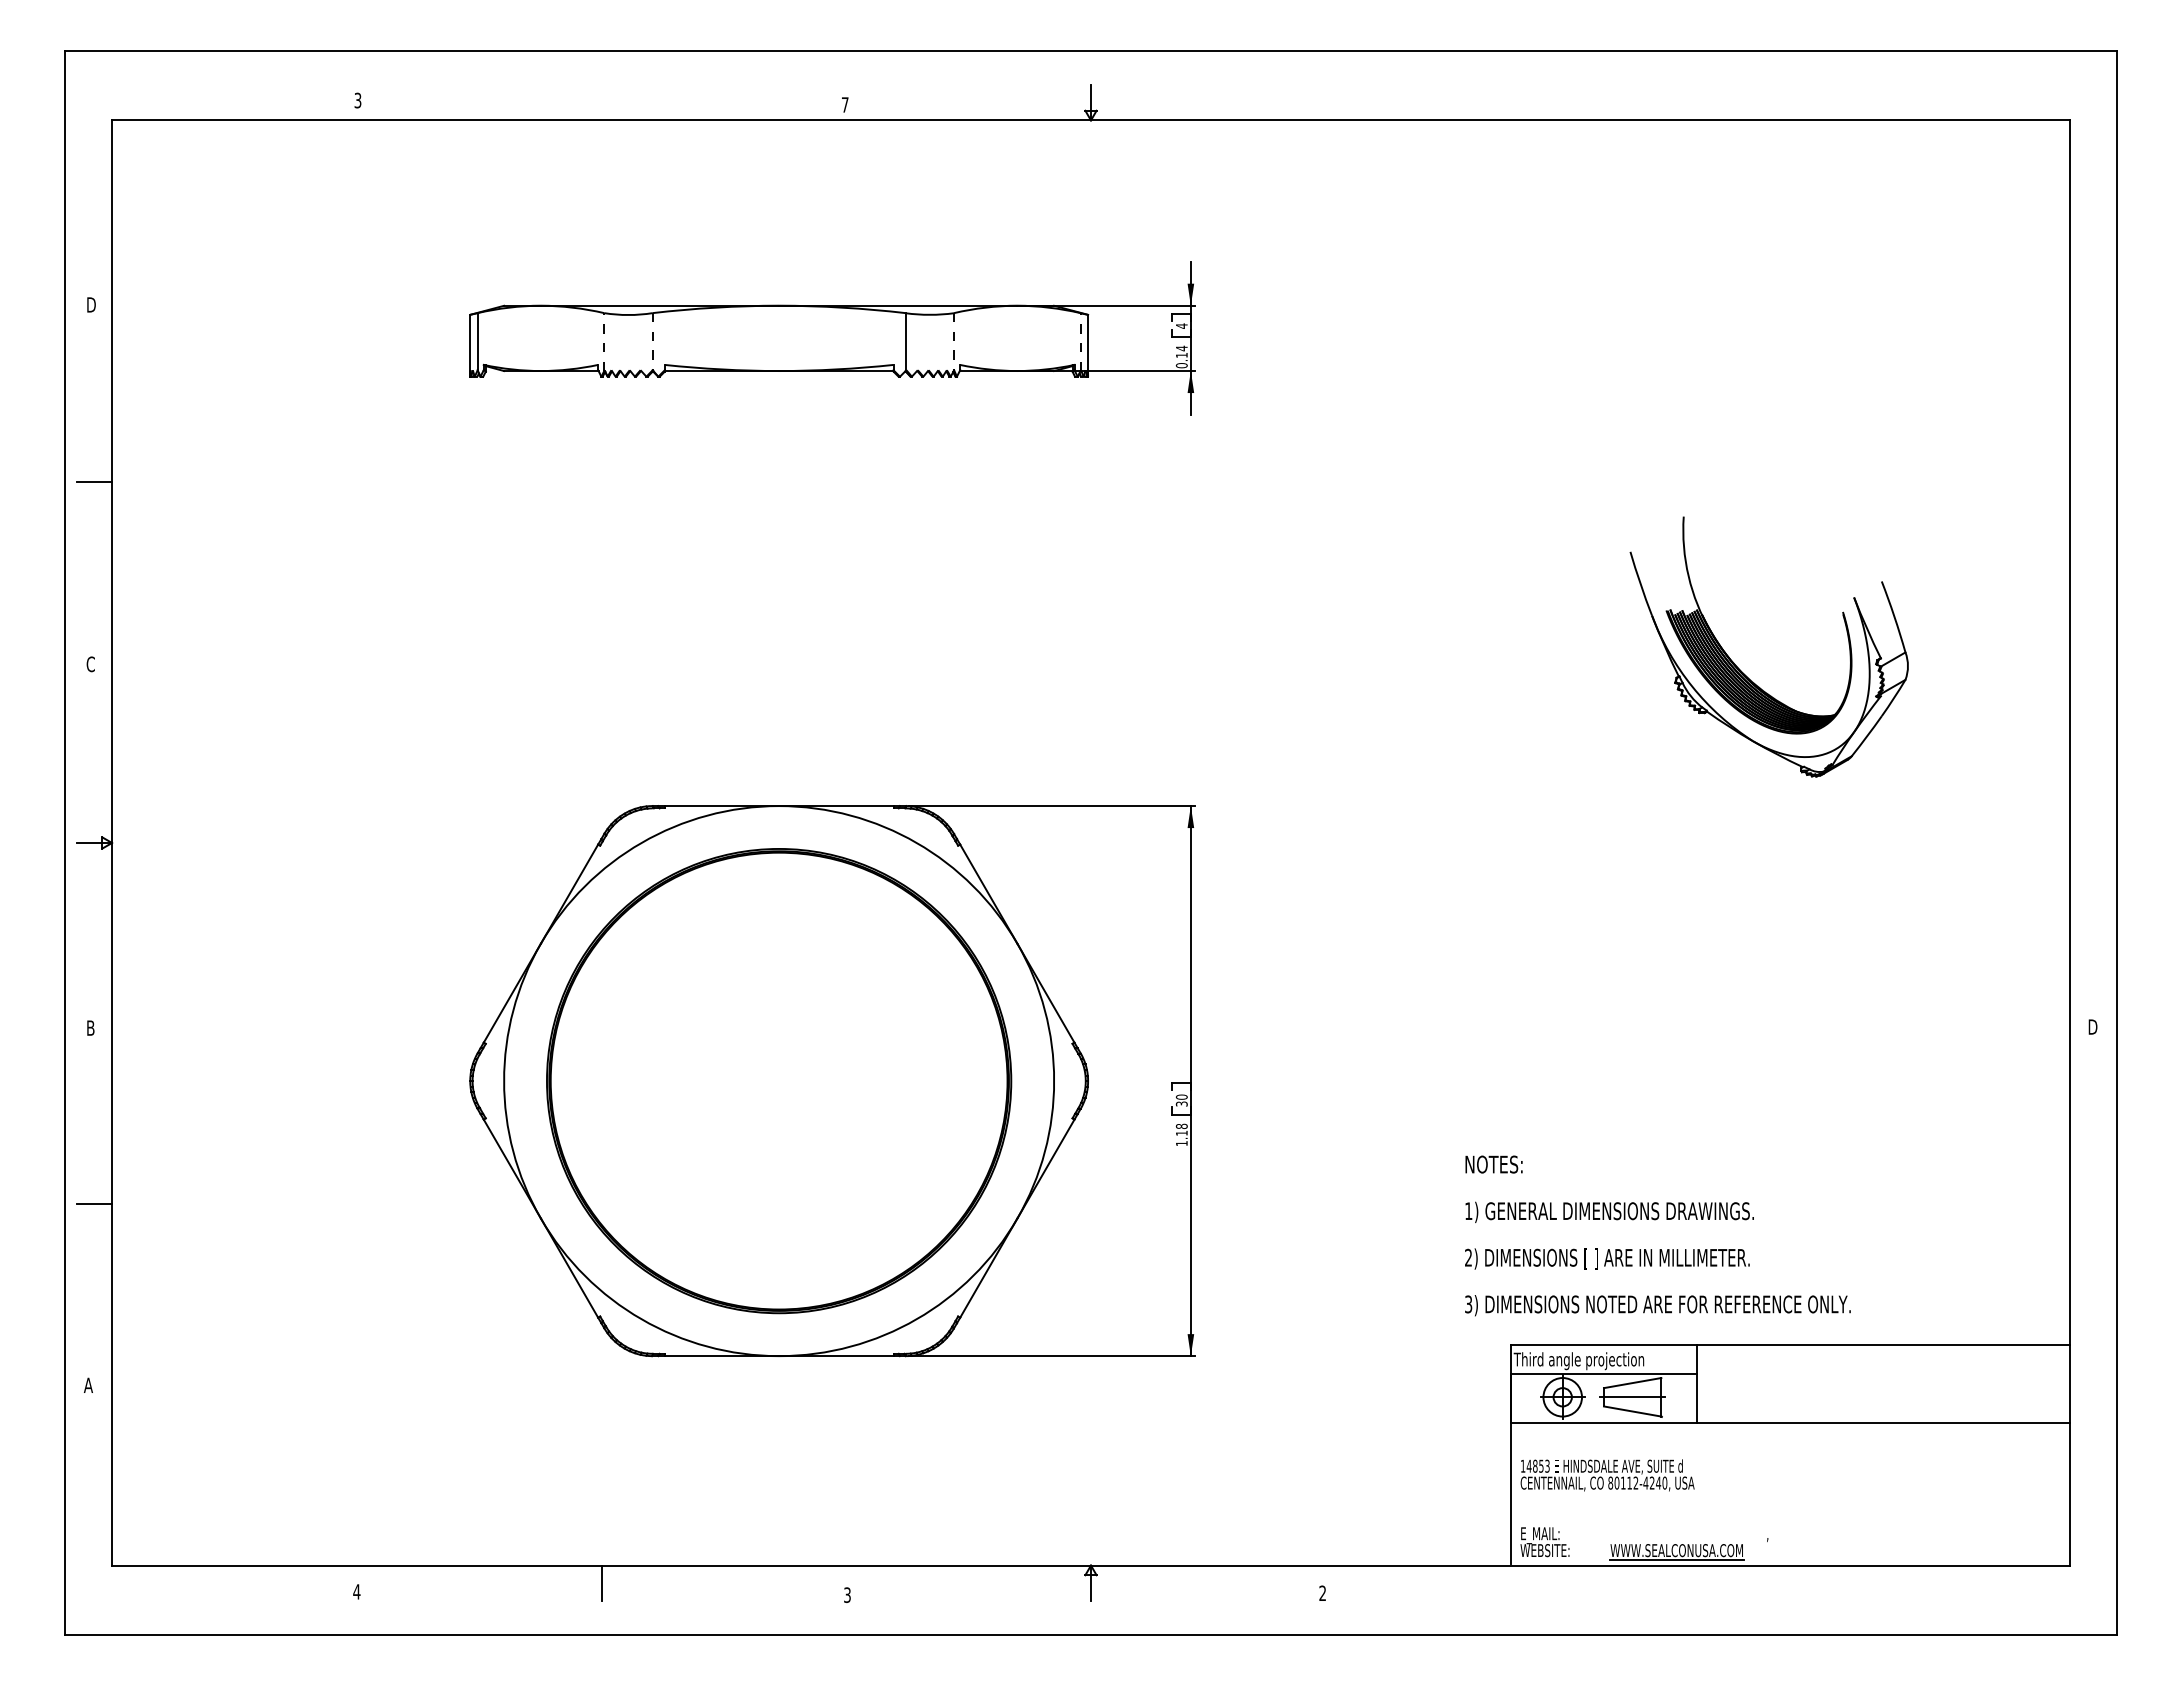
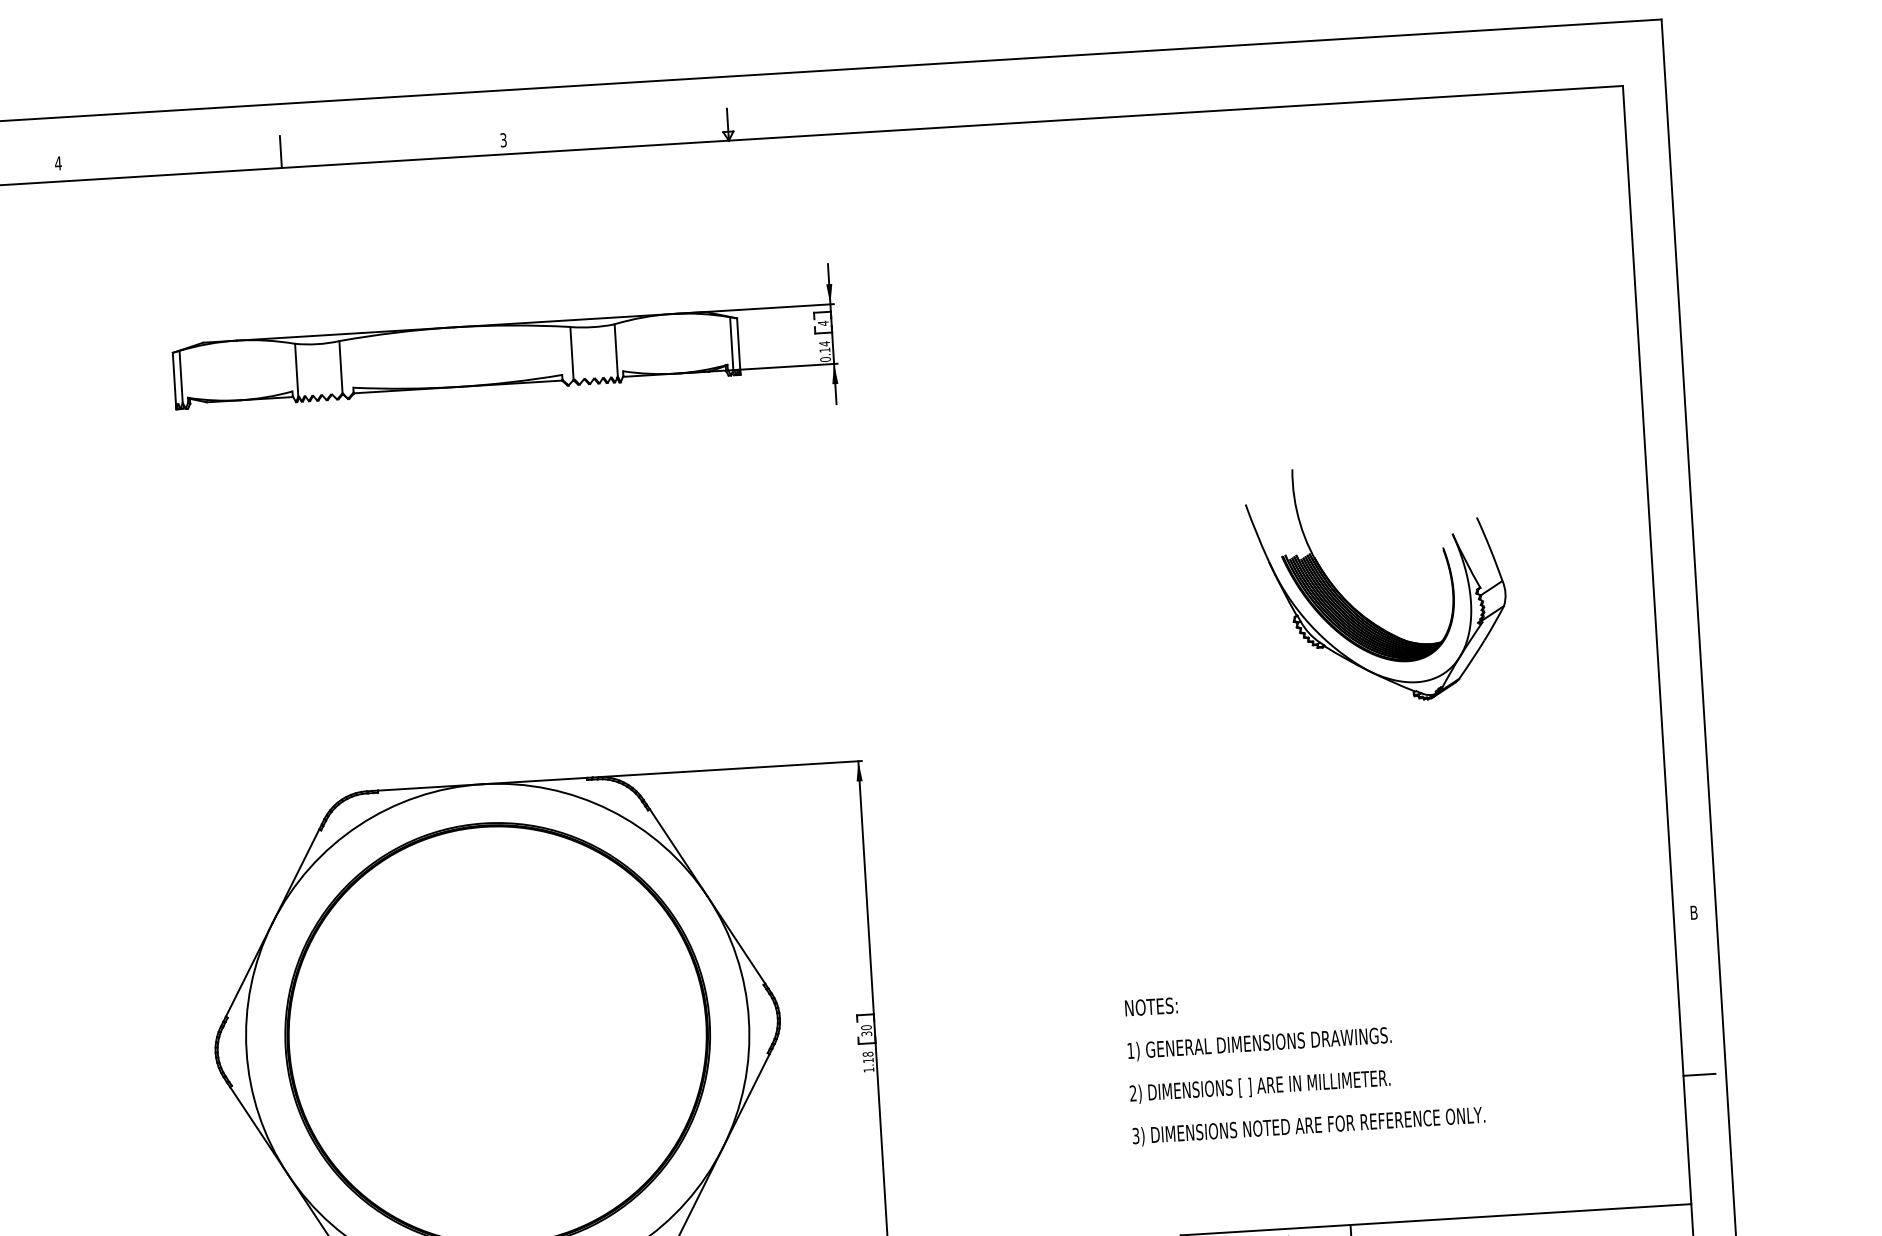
text: (357, 100) -> (57, 163), 3 -> 4
line: (601, 102) -> (280, 151), added
text: (844, 104) -> (502, 139), 7 -> 3
line: (652, 341) -> (340, 367), dashed -> solid
line: (954, 341) -> (616, 350), dashed -> solid
line: (604, 342) -> (296, 370), dashed -> solid
line: (1080, 342) -> (731, 344), dashed -> solid
text: (2093, 1027) -> (1695, 913), D -> B
line: (2086, 1204) -> (1698, 1075), added
text: (1657, 1235) -> (1304, 1062), moved

